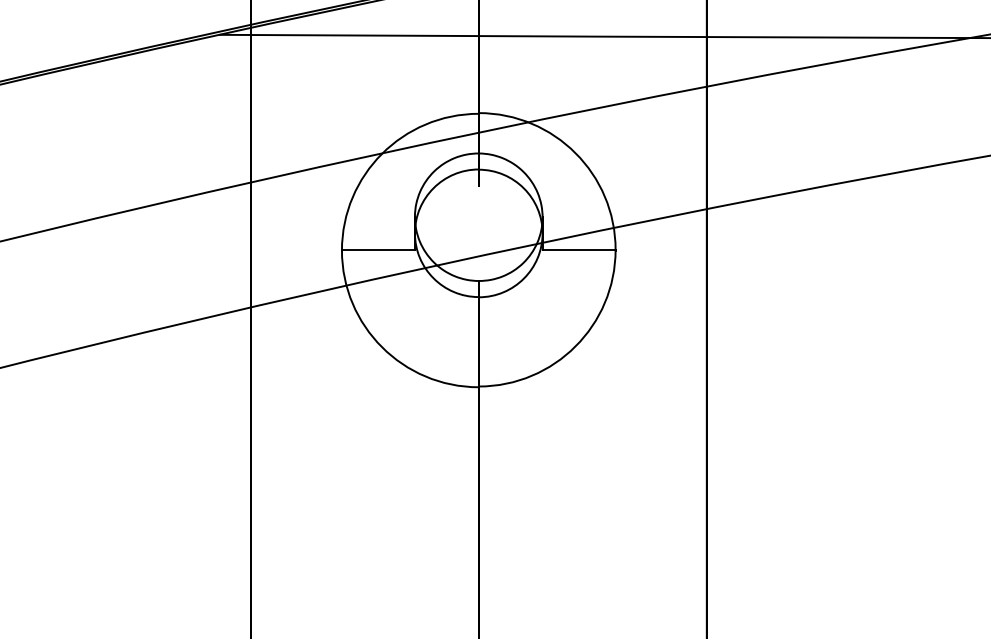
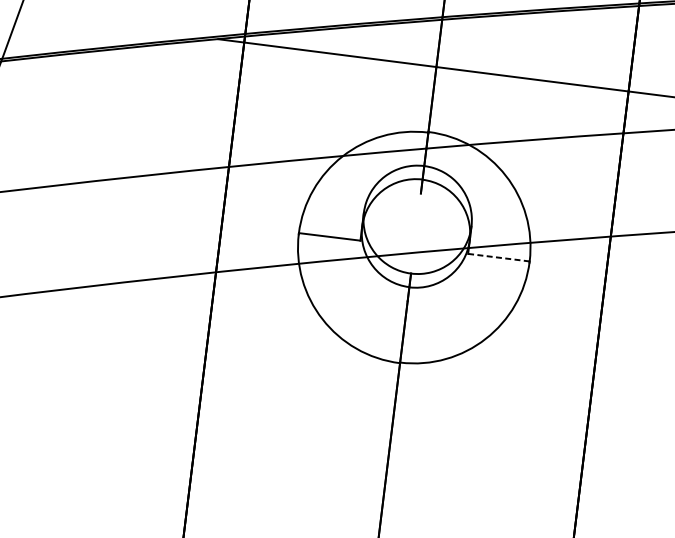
line: (579, 249) -> (499, 257), solid -> dashed

